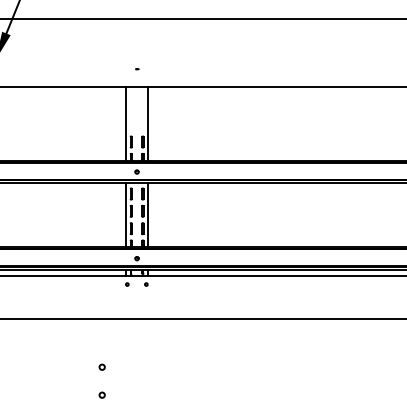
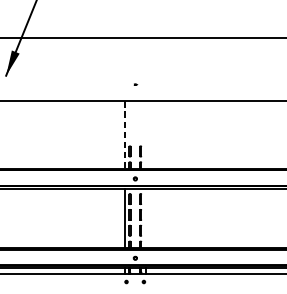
line: (148, 123) -> (145, 134), removed
line: (125, 124) -> (124, 135), solid -> dashed
line: (148, 215) -> (145, 218), removed

